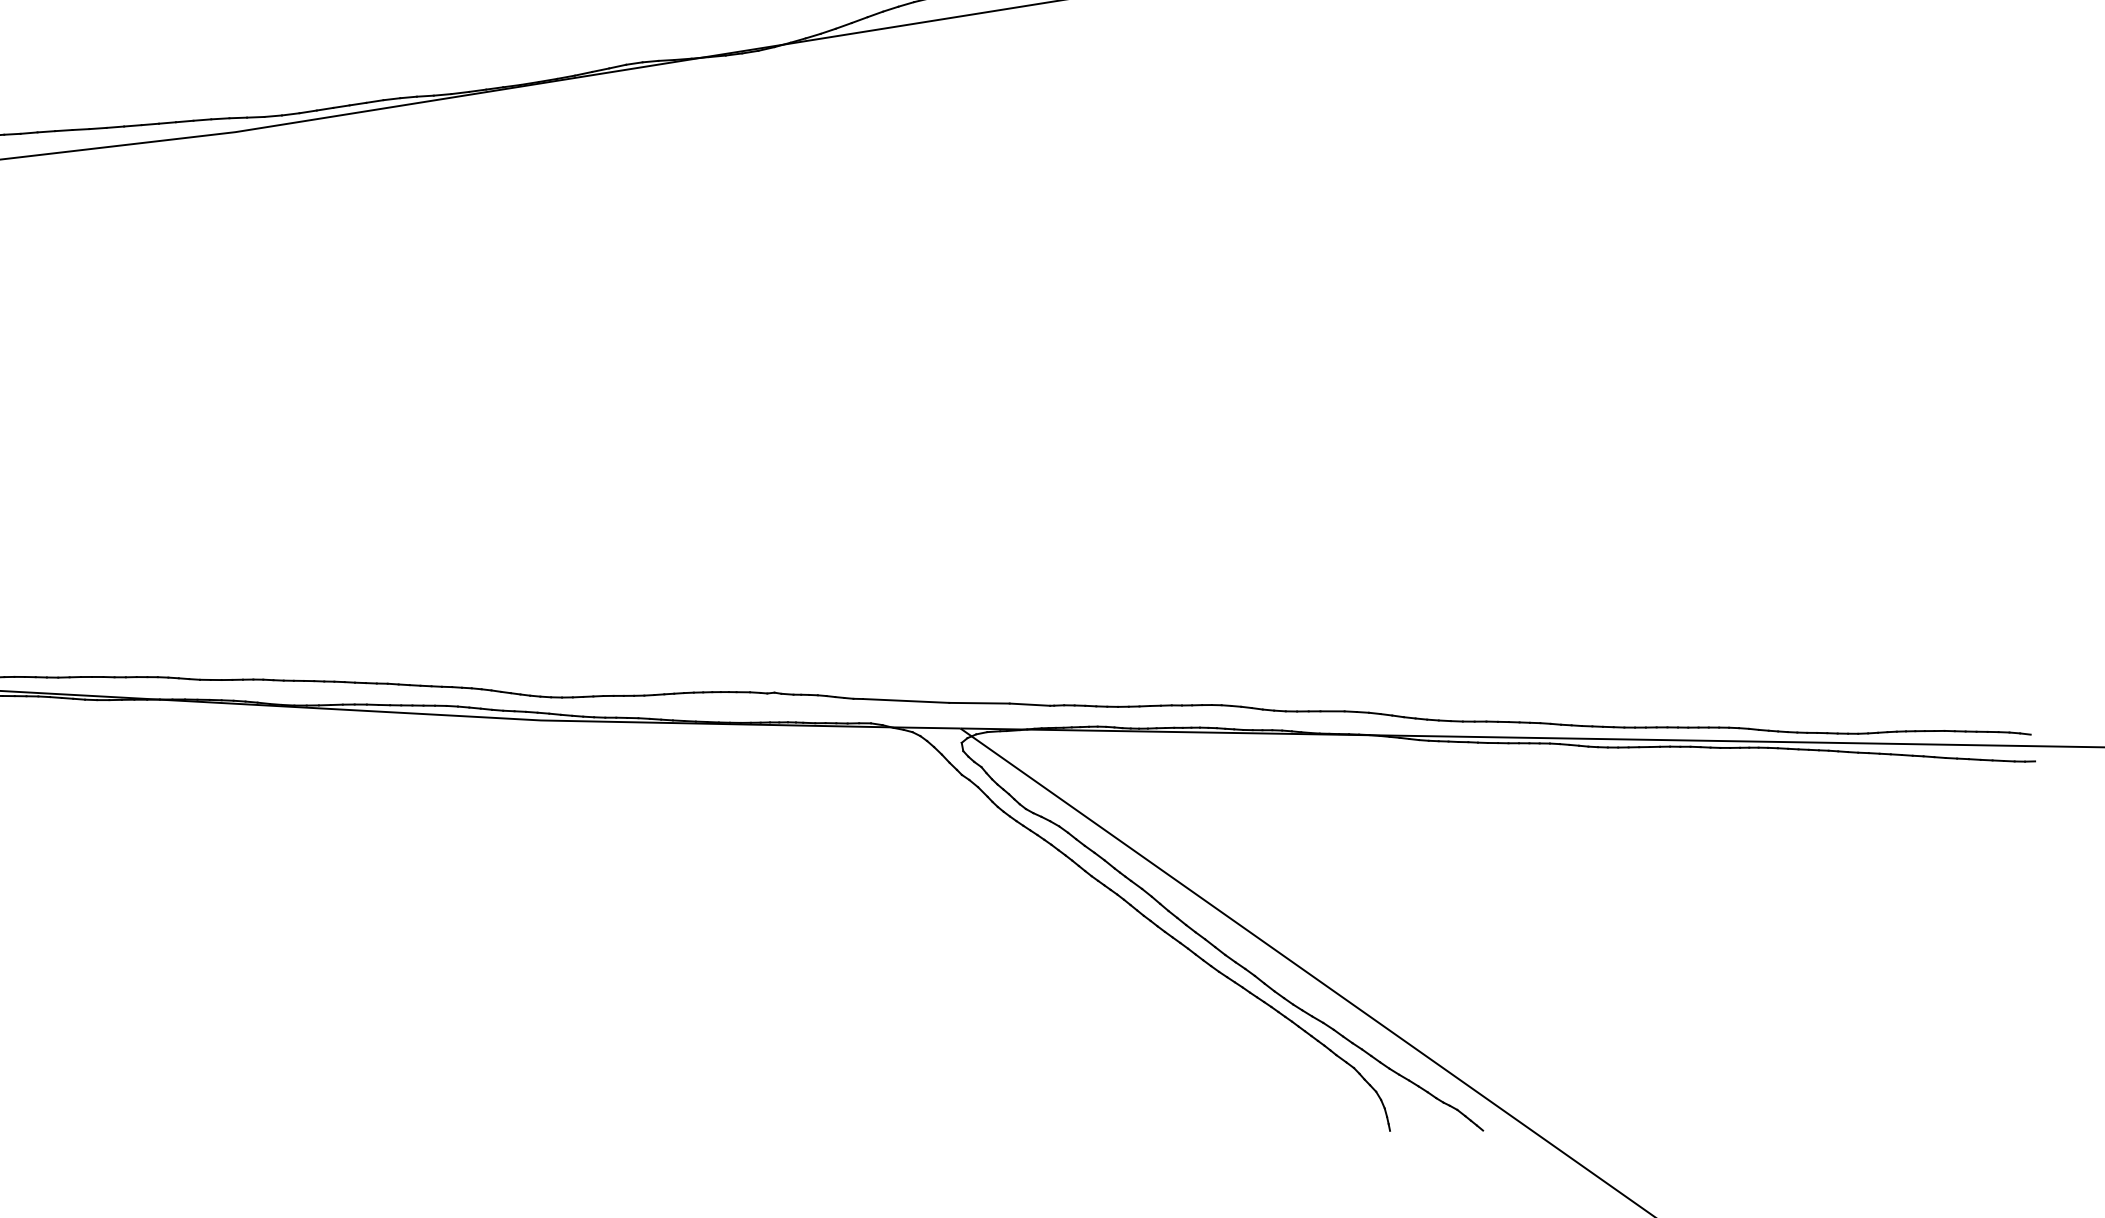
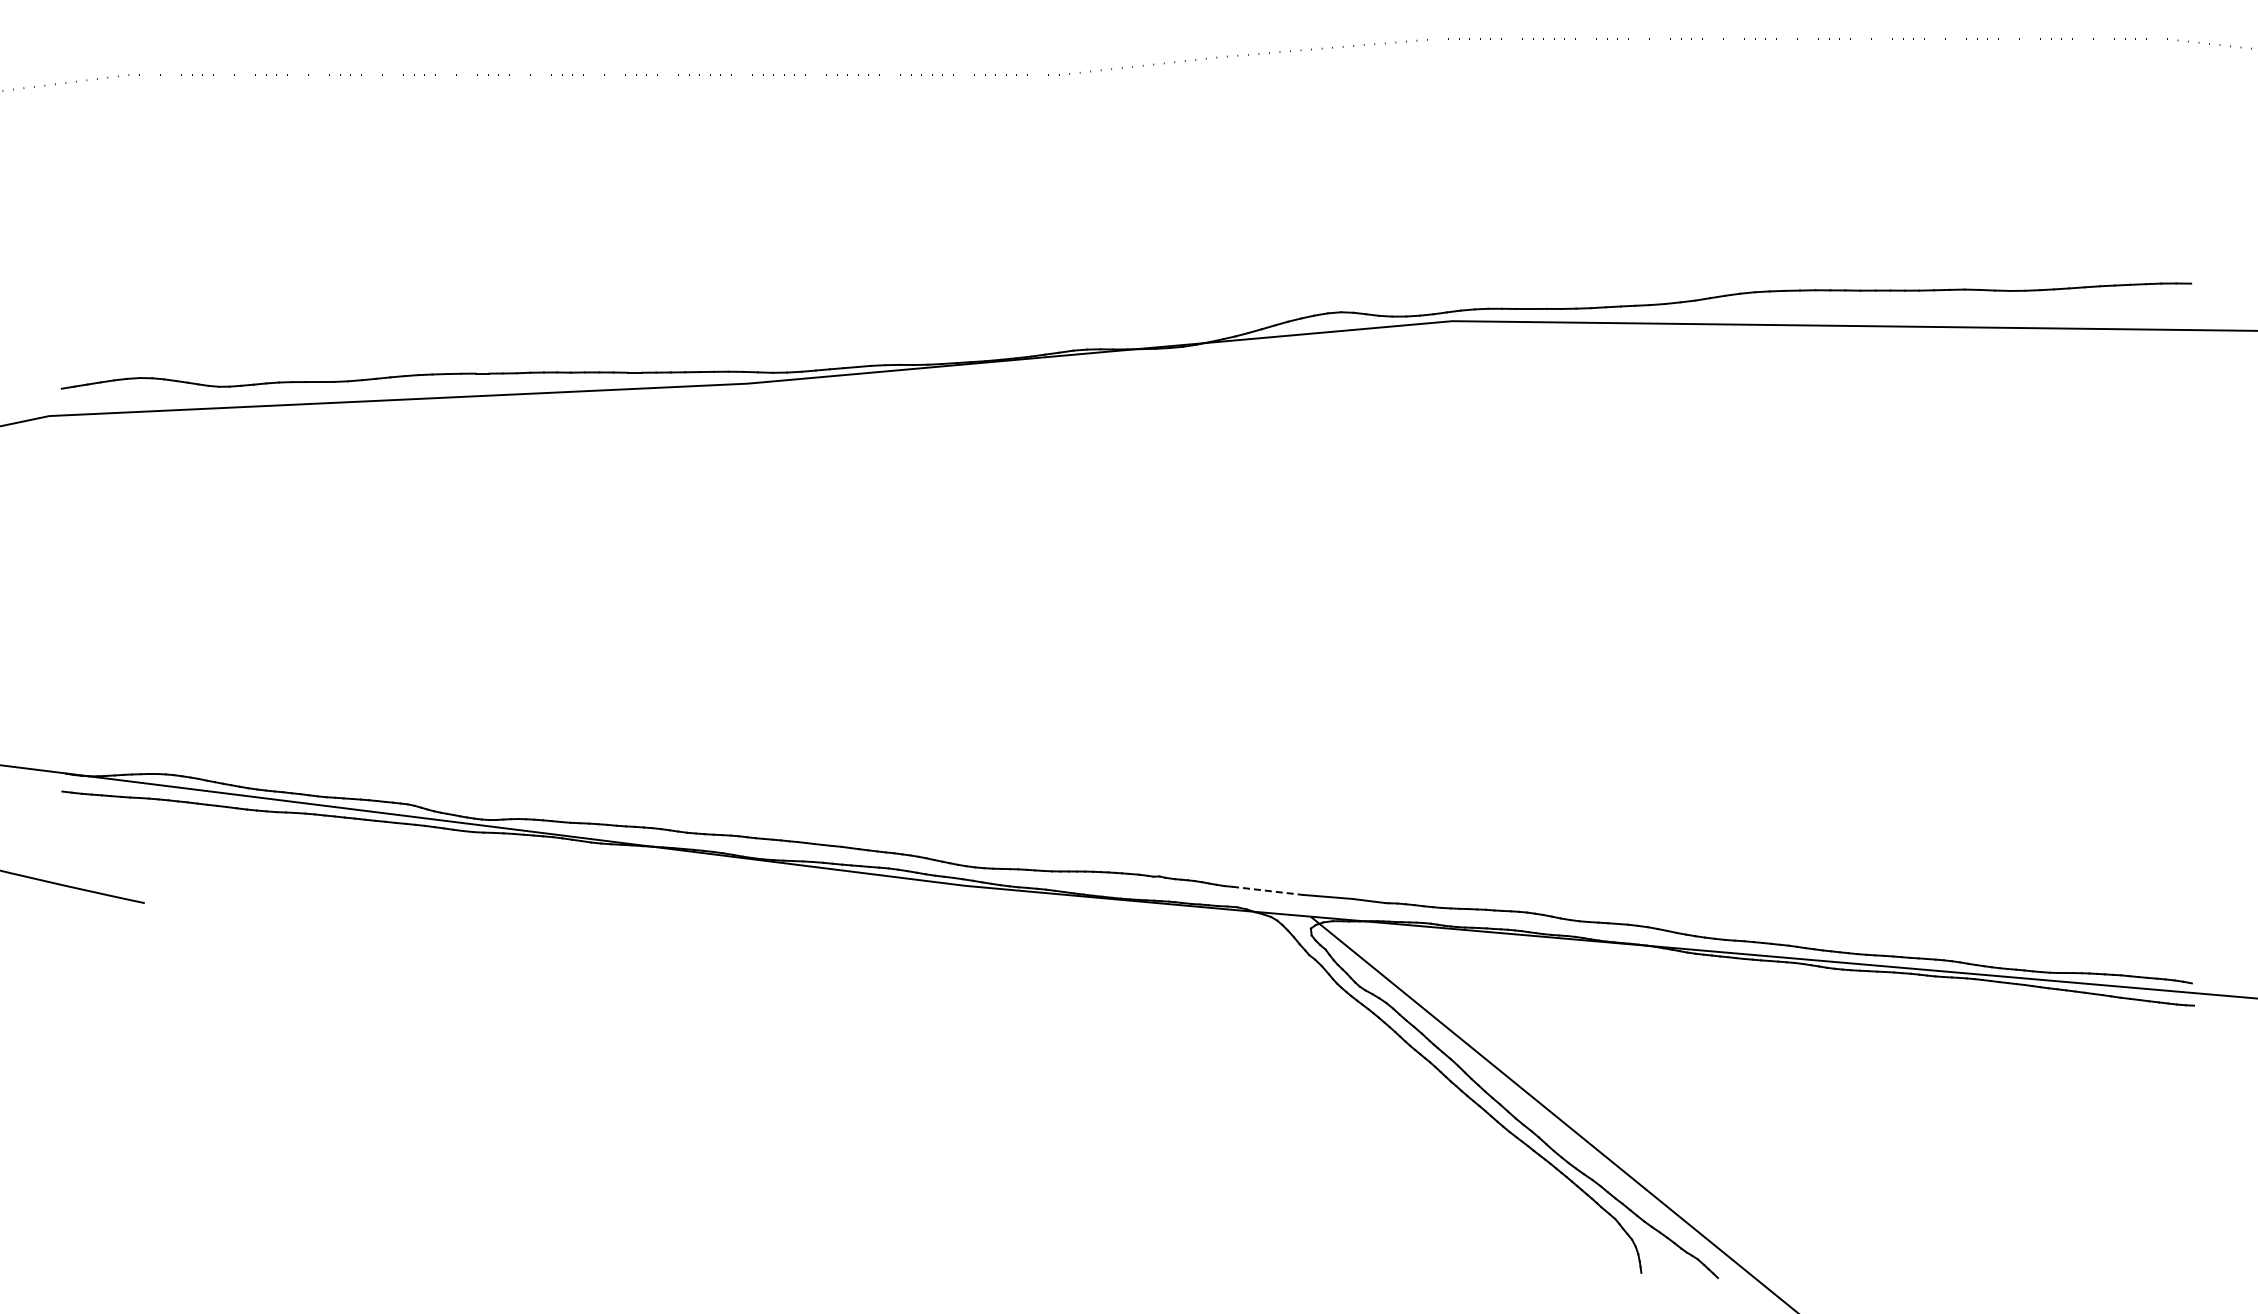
line: (906, 700) -> (1267, 890), solid -> dashed

